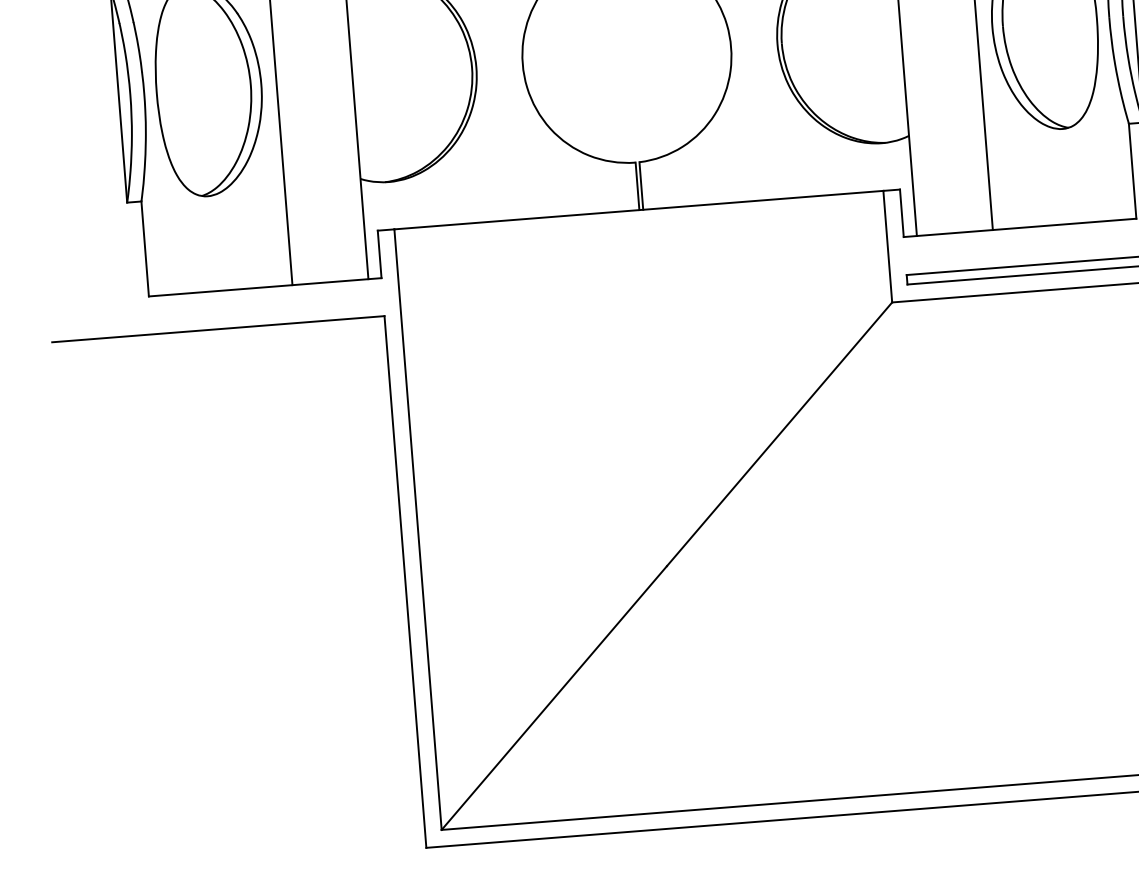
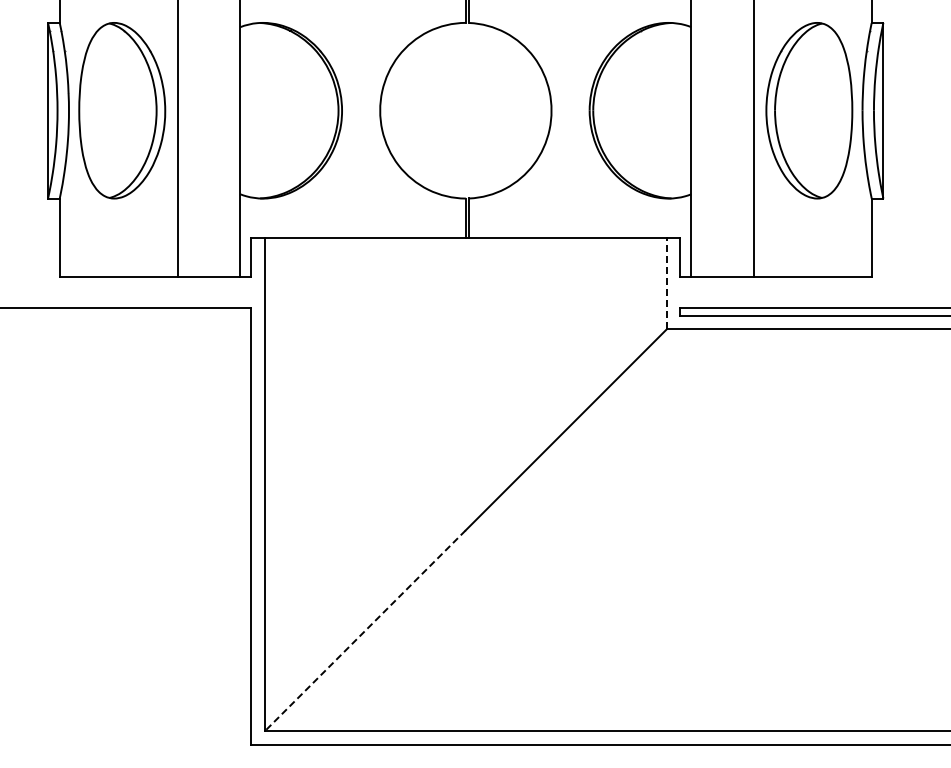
line: (887, 246) -> (666, 283), solid -> dashed
line: (553, 698) -> (364, 631), solid -> dashed

